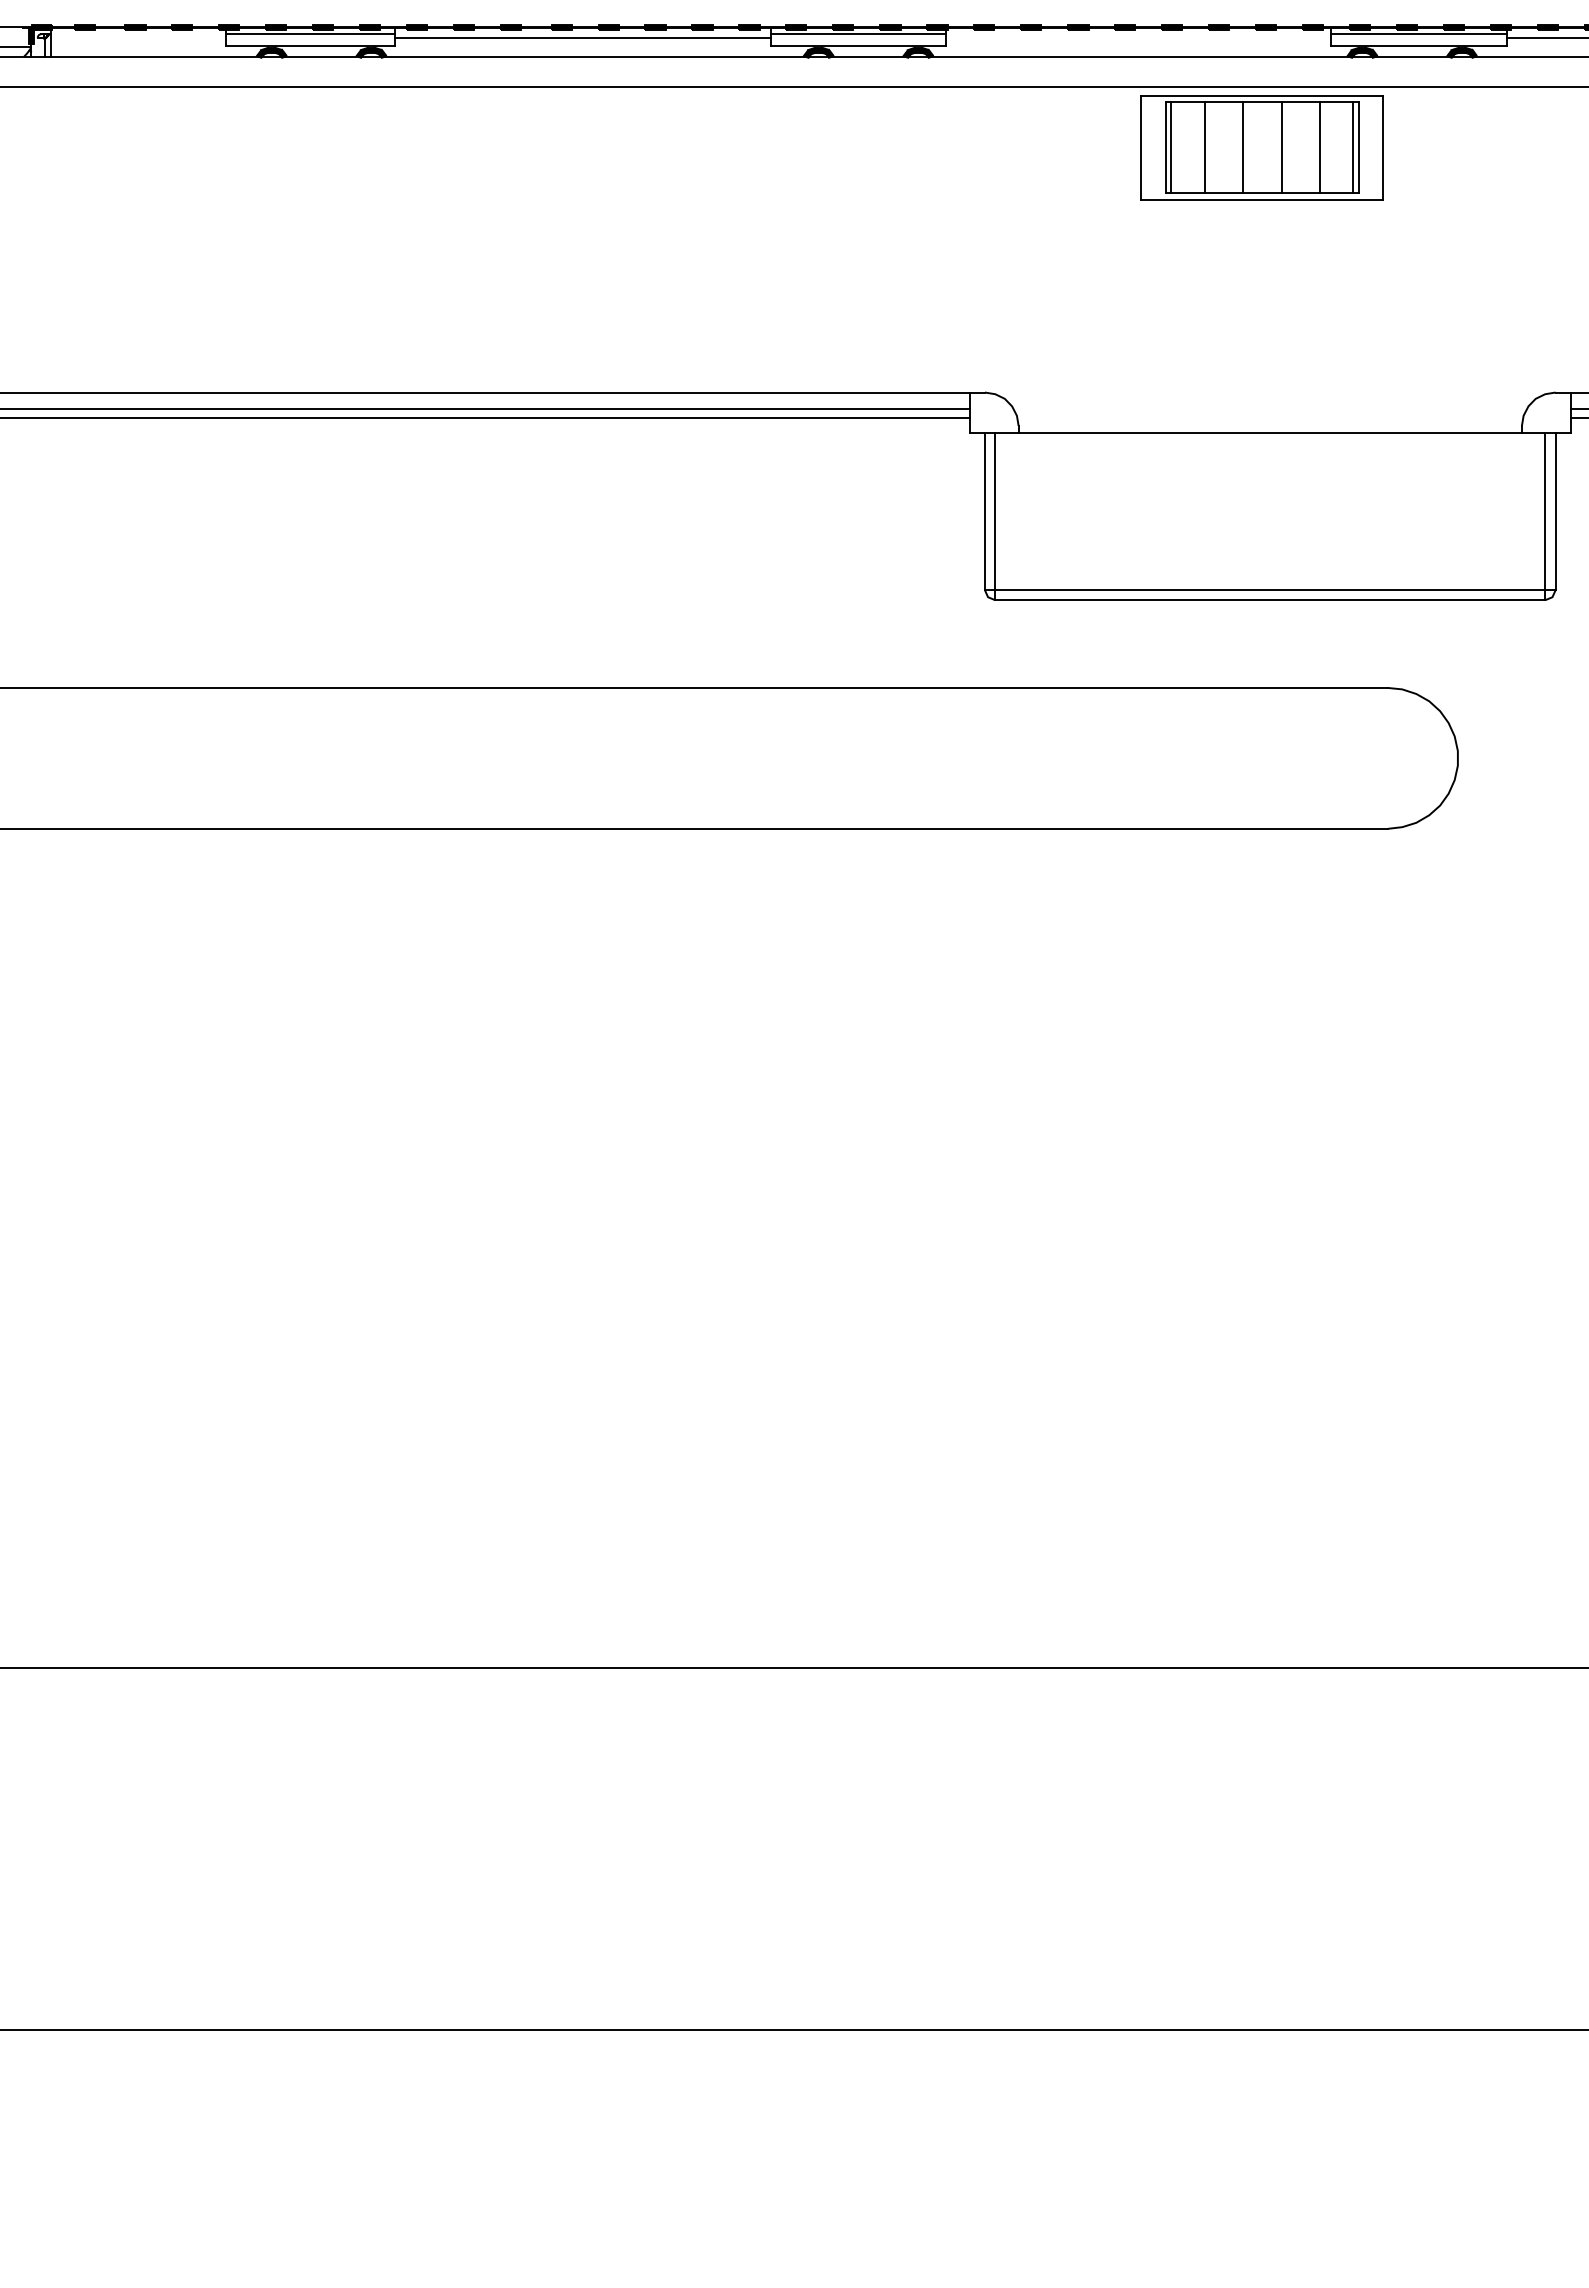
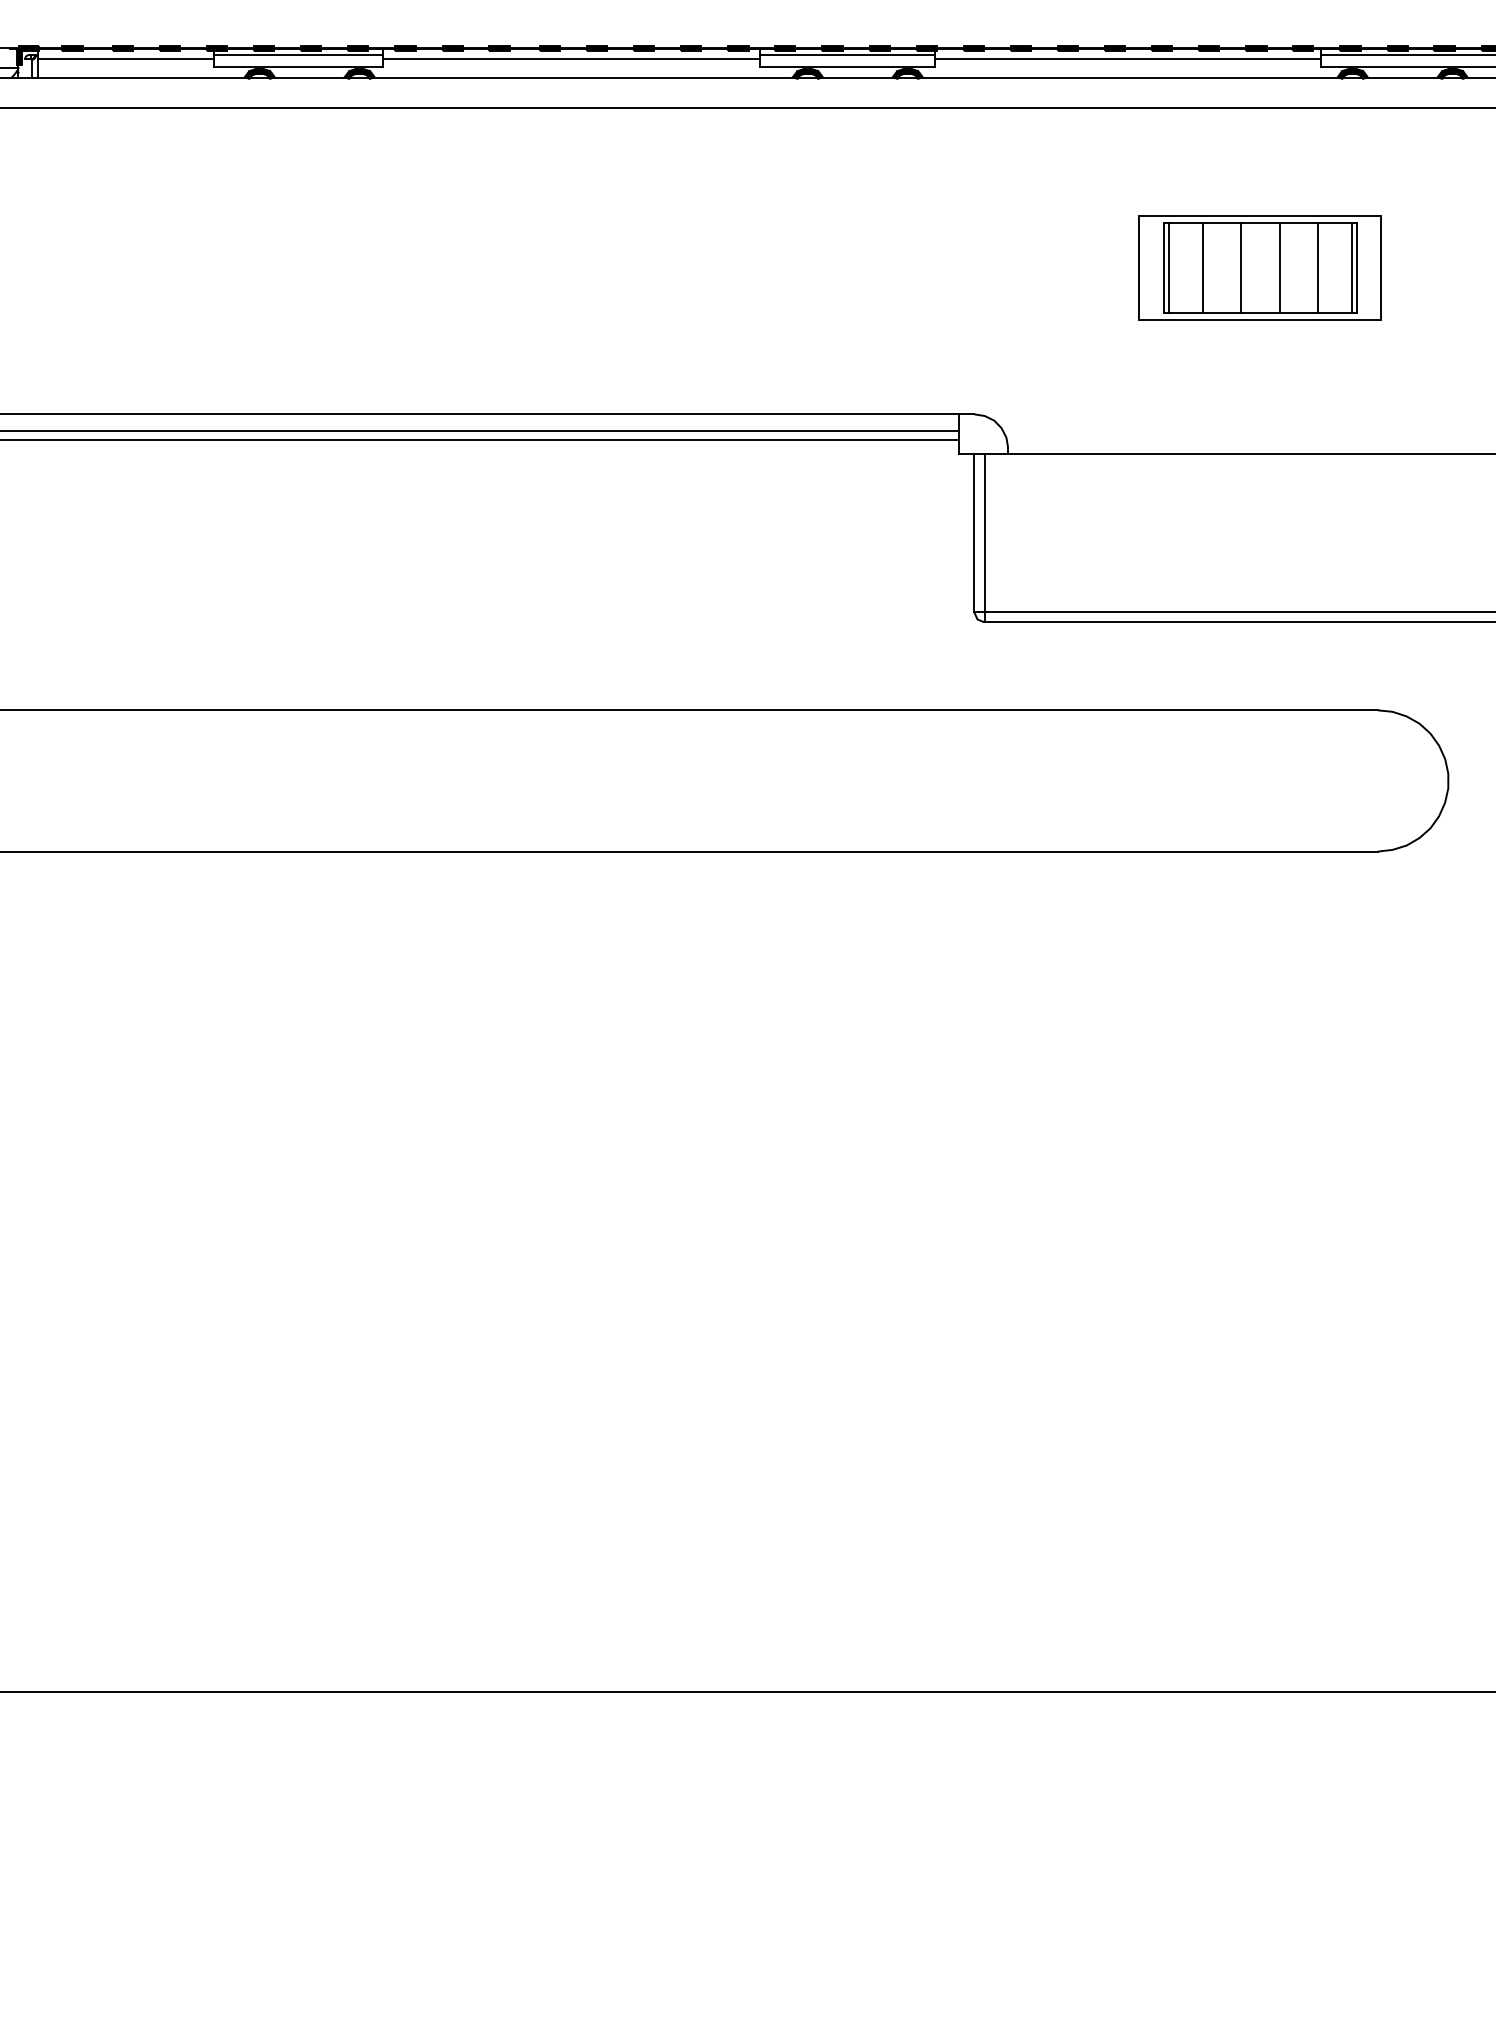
line: (138, 37) -> (126, 58), added
line: (1138, 37) -> (1128, 58), added
part: (1261, 147) -> (1259, 267), moved

